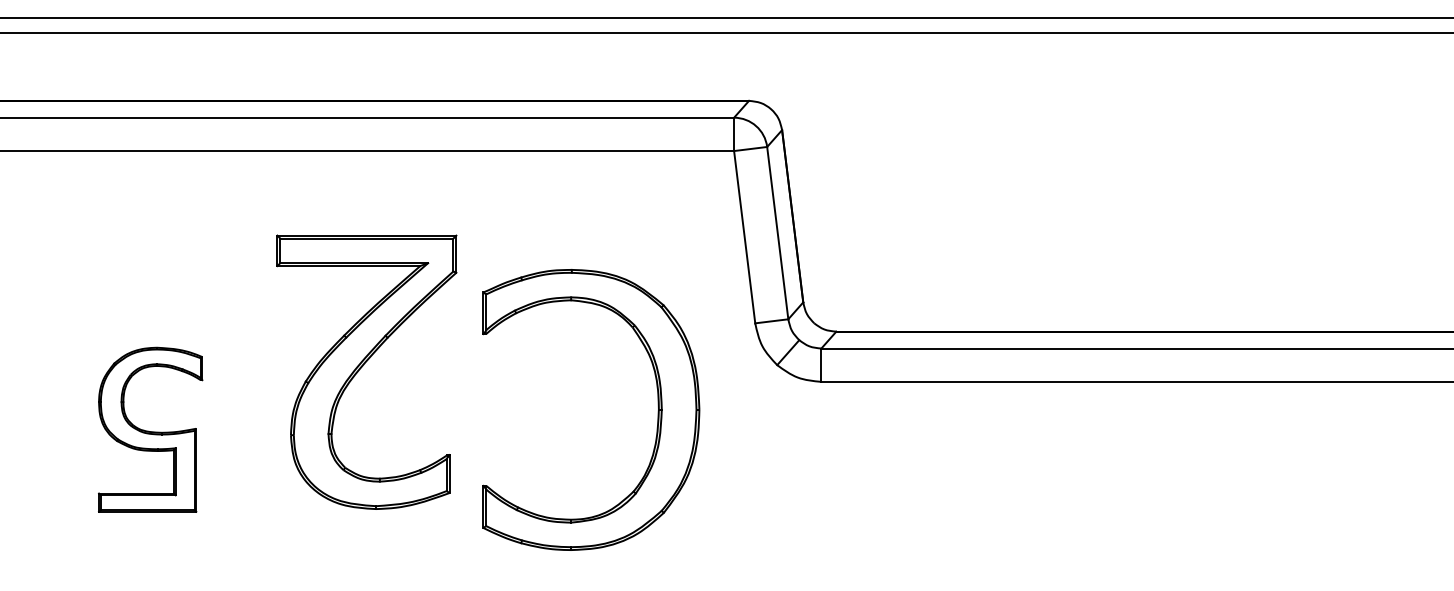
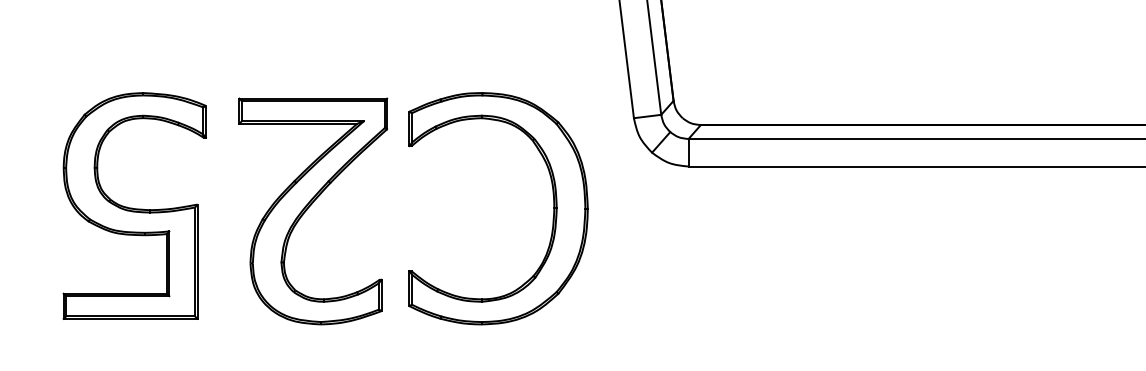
part: (366, 371) -> (312, 210), moved
part: (657, 411) -> (553, 209), moved
part: (150, 429) -> (134, 205), size x1.67

